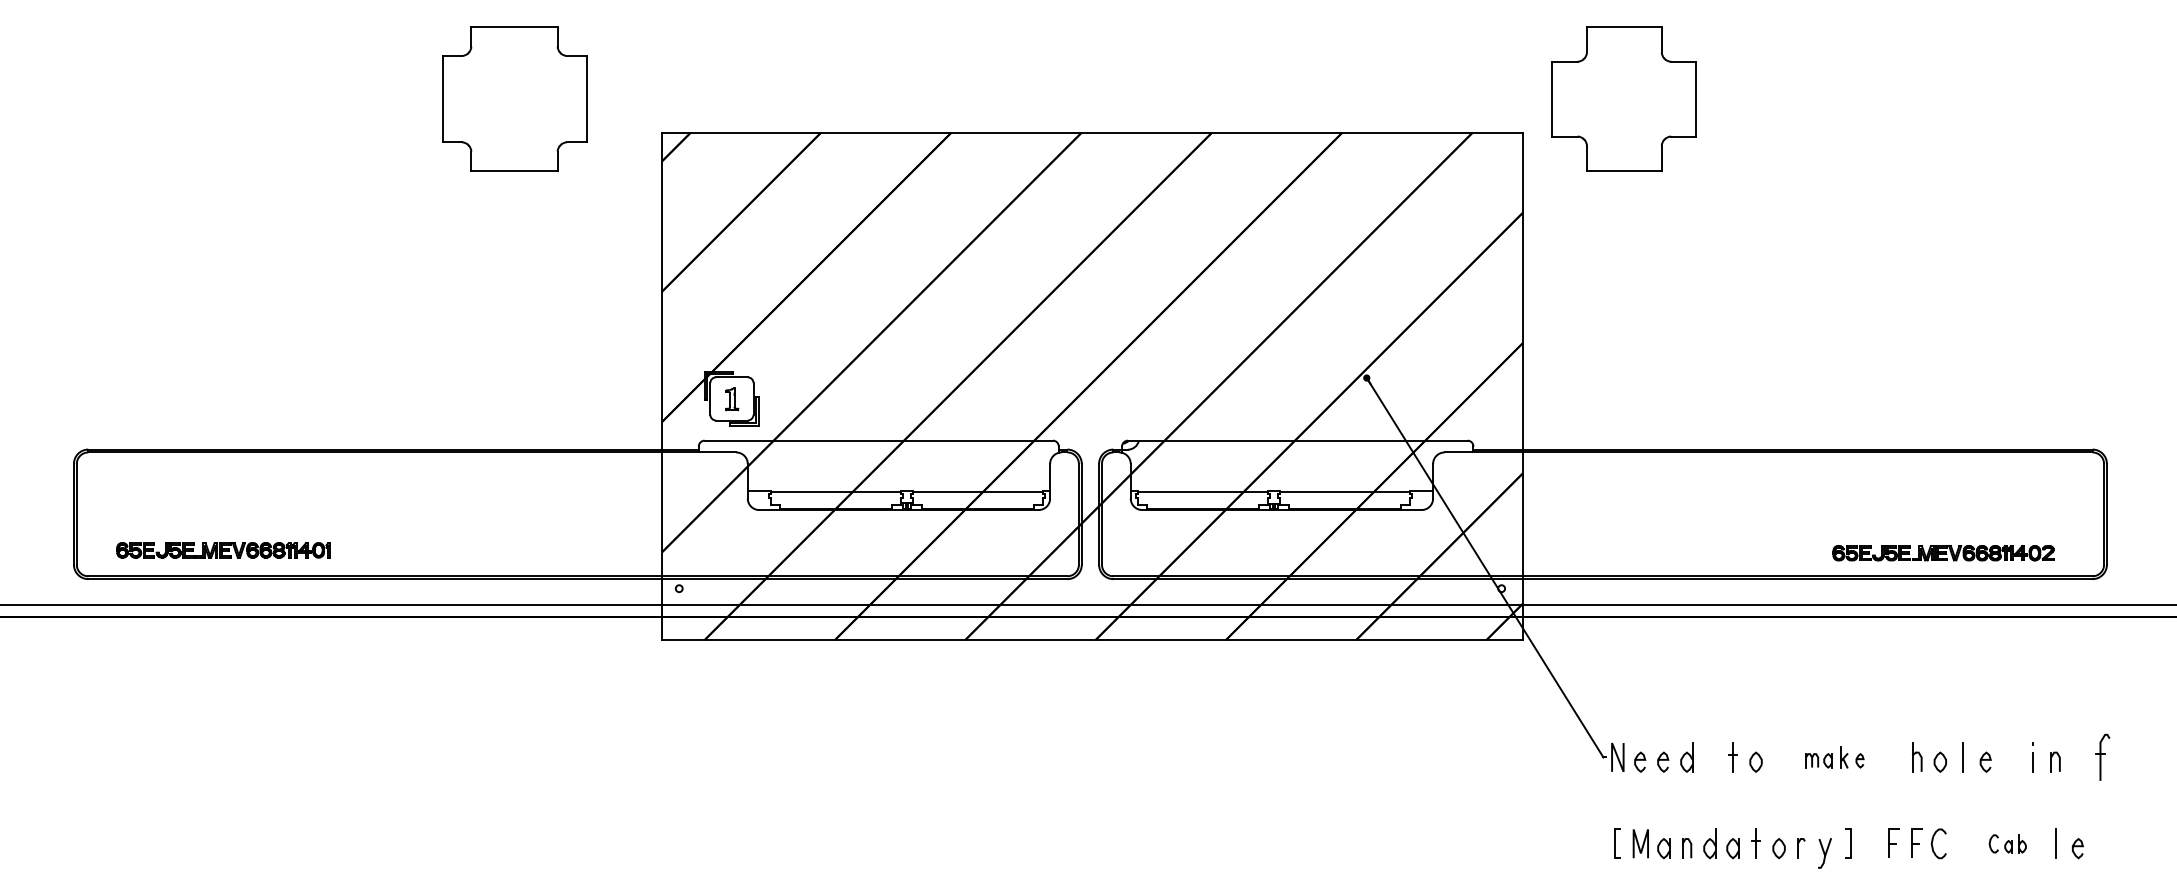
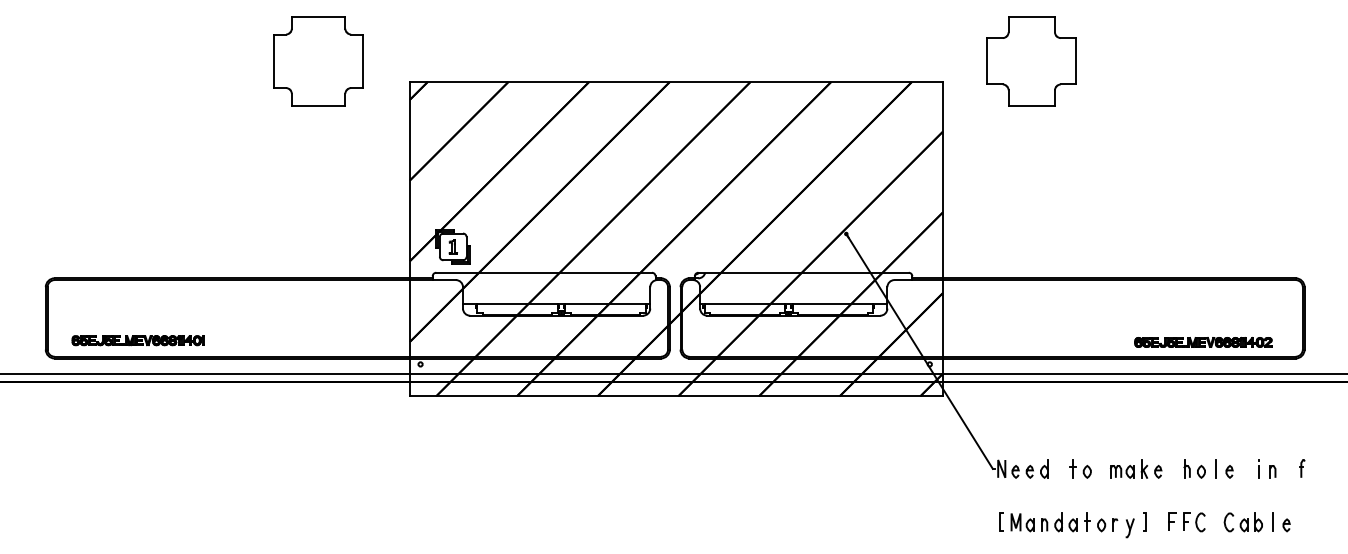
part: (1623, 99) -> (1031, 61), moved
part: (1835, 756) -> (1136, 468), size x1.43
part: (2103, 756) -> (1302, 468), size x0.62
part: (2006, 843) -> (1242, 522), size x1.67

